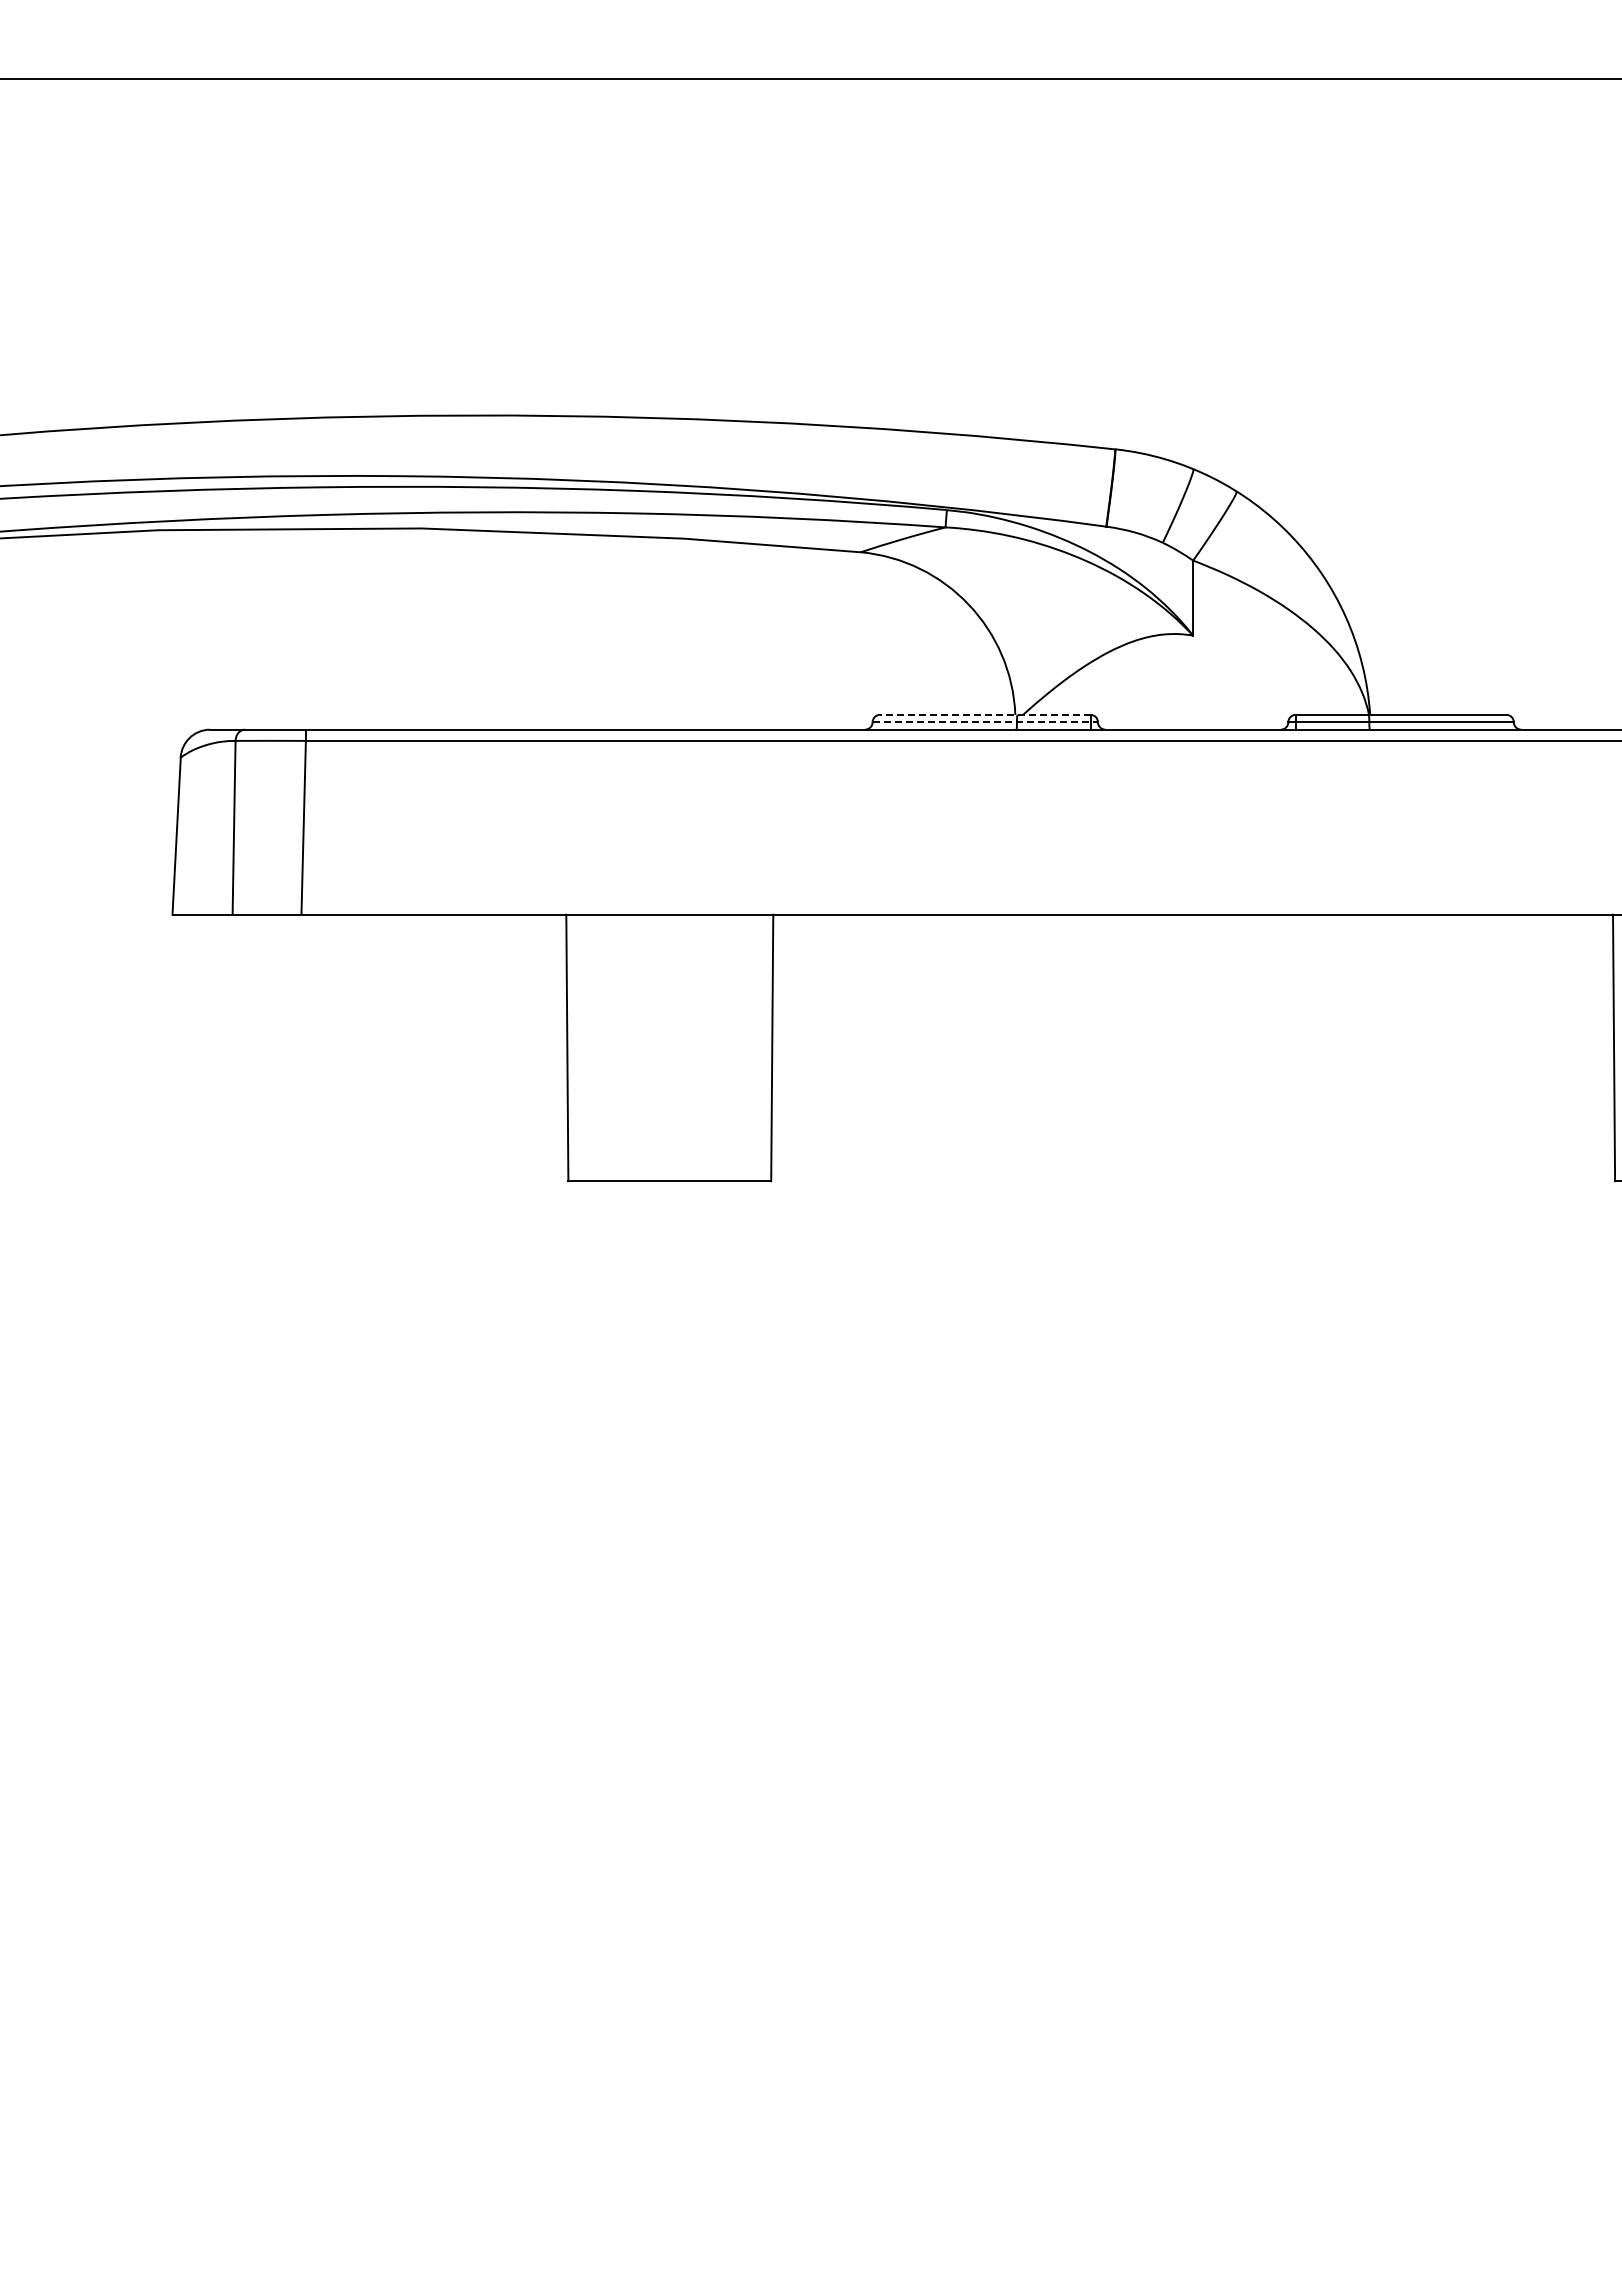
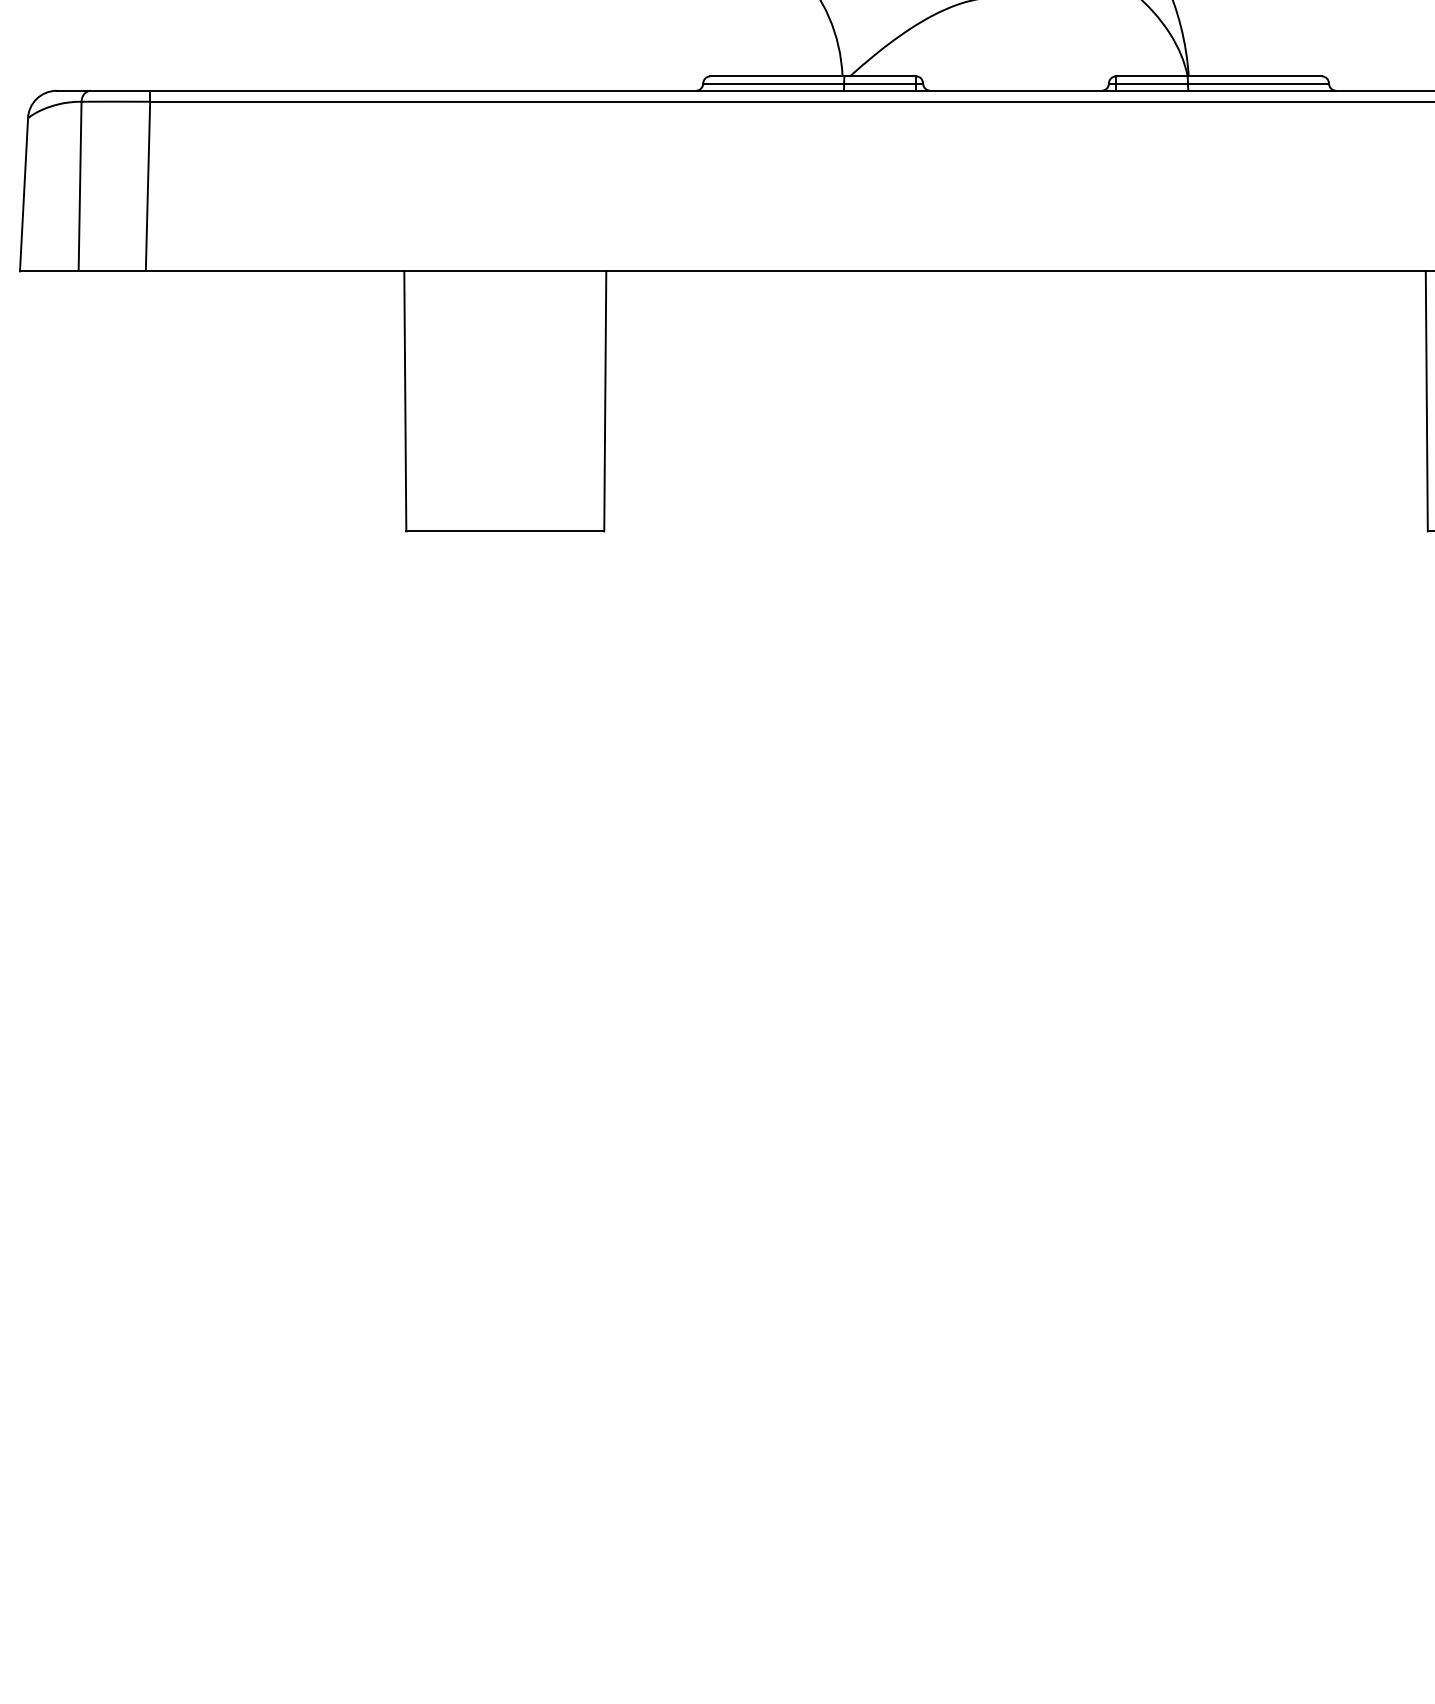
line: (984, 714) -> (812, 75), dashed -> solid
line: (985, 722) -> (813, 83), dashed -> solid

